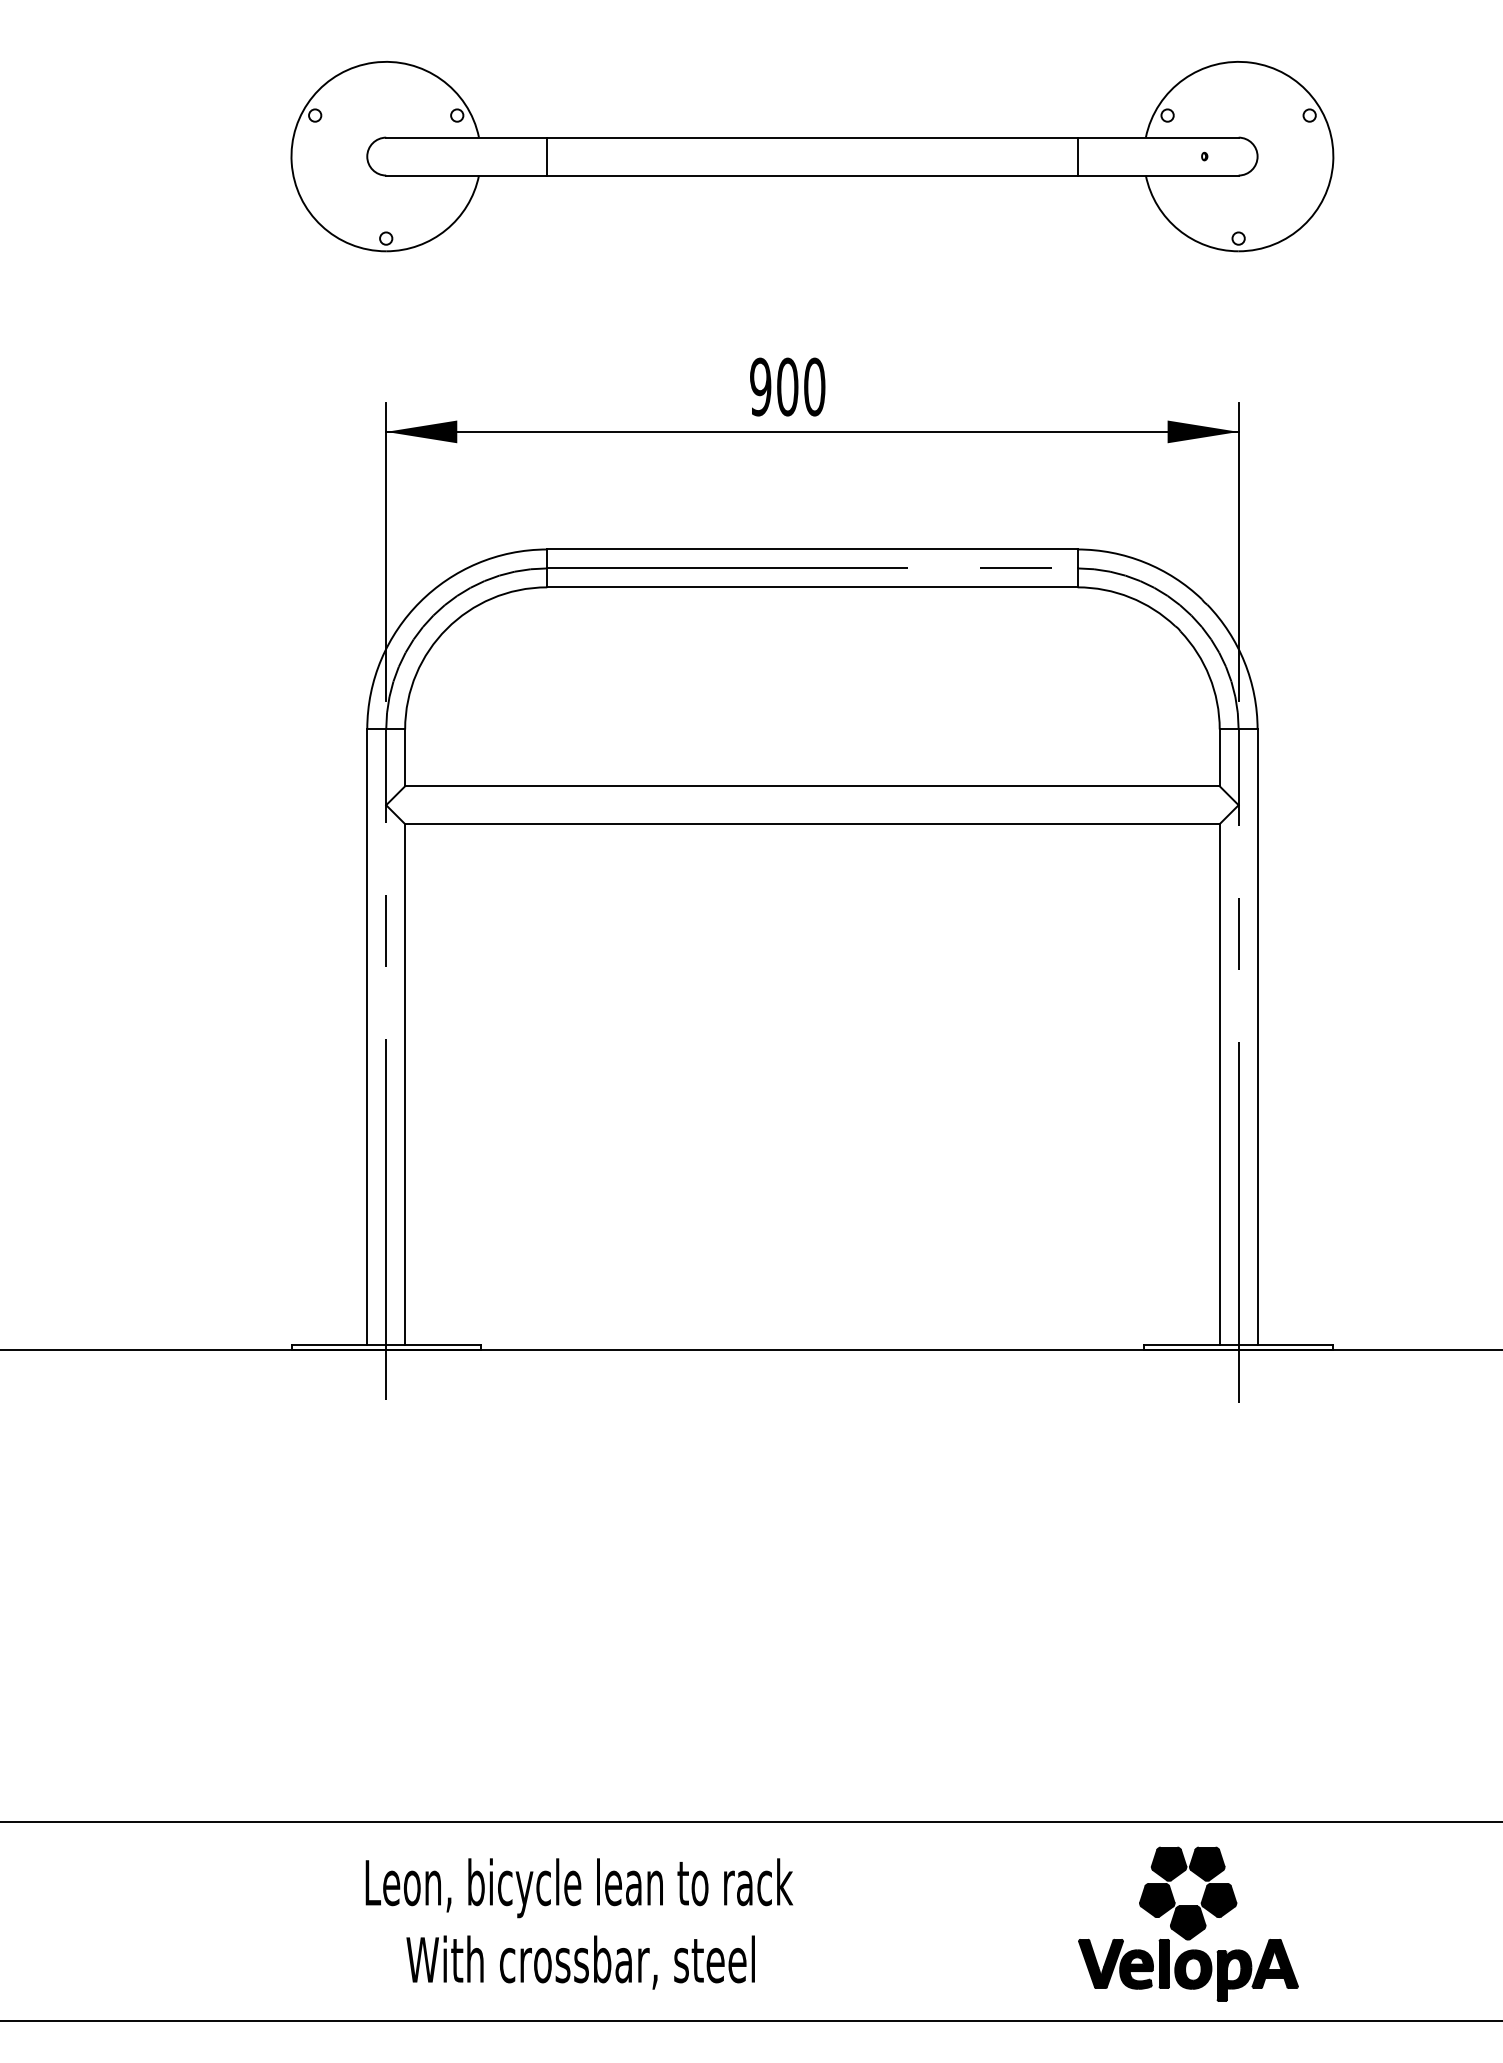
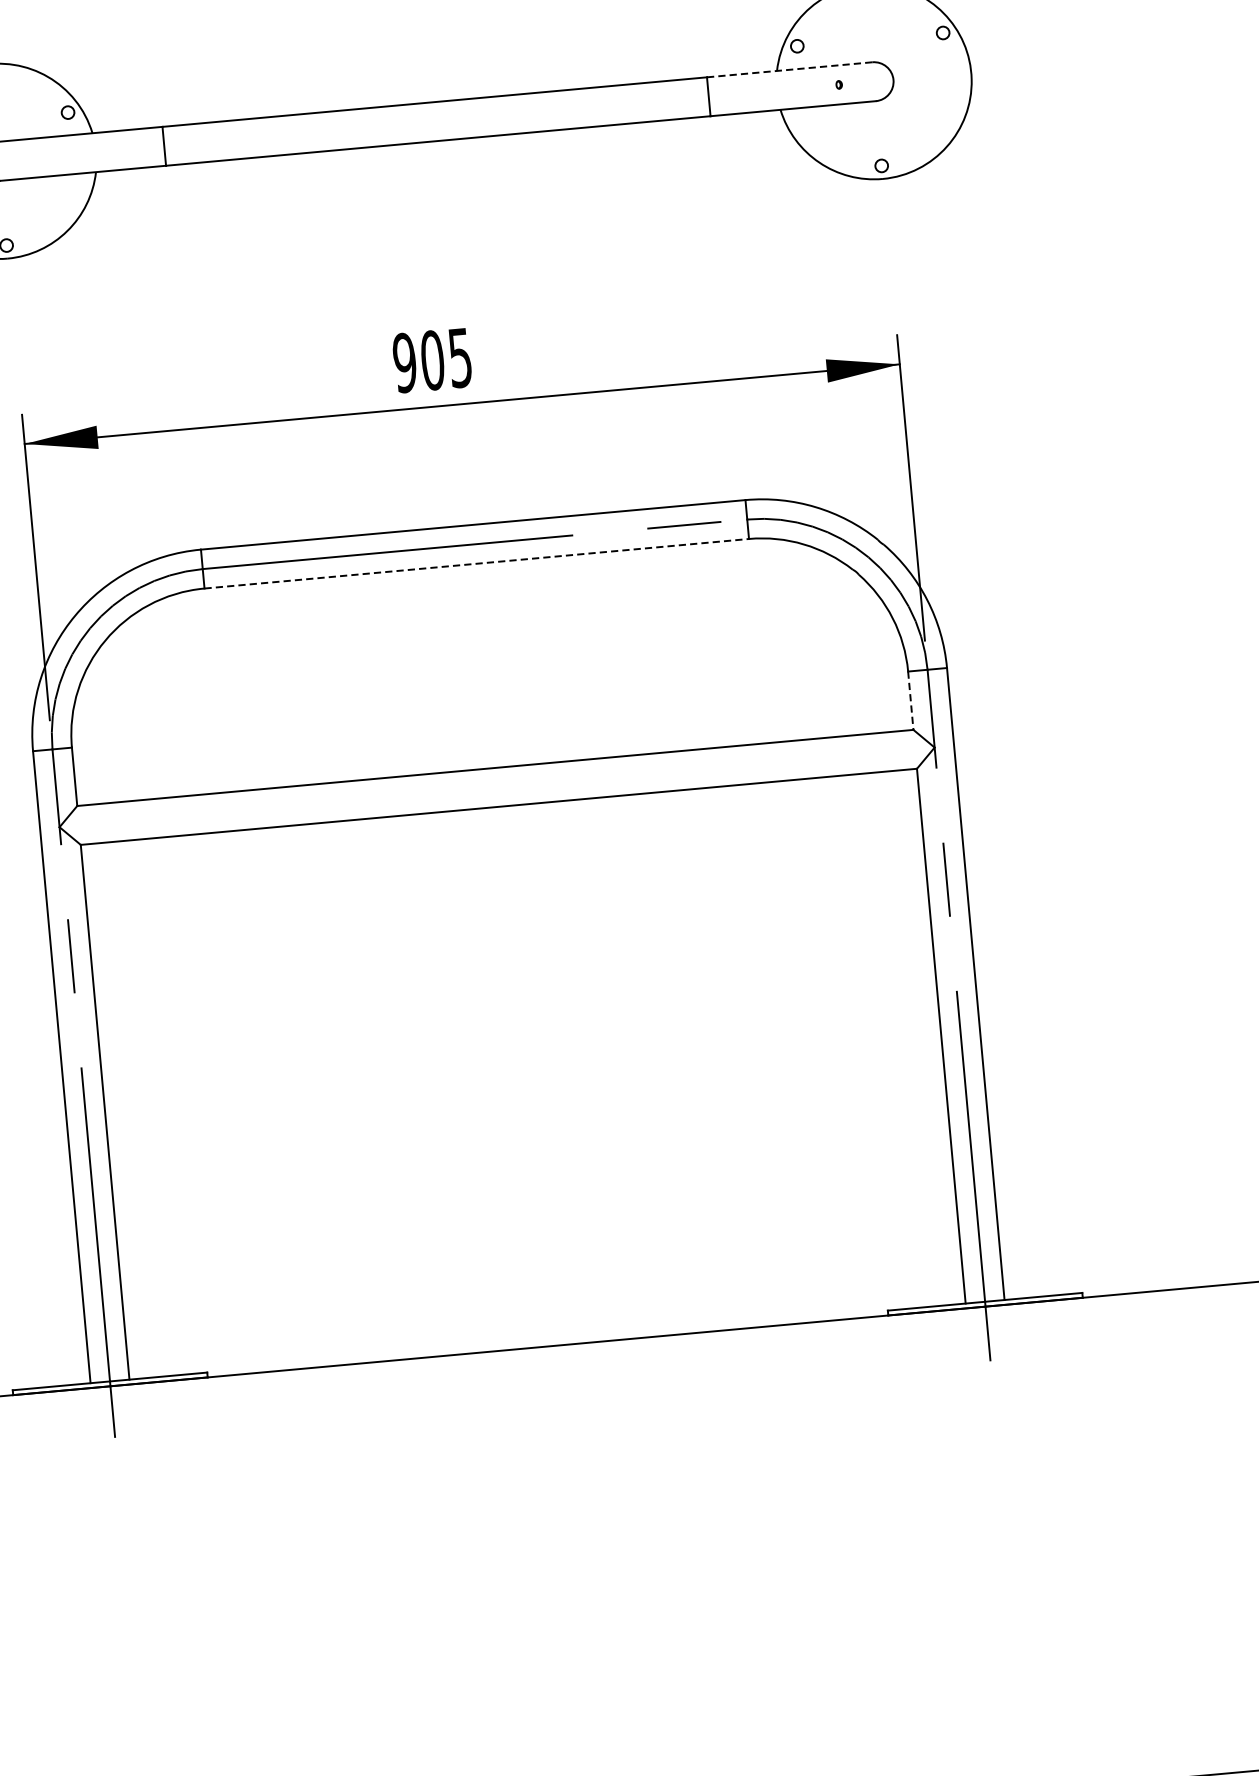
line: (1158, 137) -> (790, 69), solid -> dashed
text: (814, 386) -> (460, 357), 900 -> 905
line: (812, 587) -> (476, 563), solid -> dashed
line: (1219, 758) -> (910, 701), solid -> dashed

